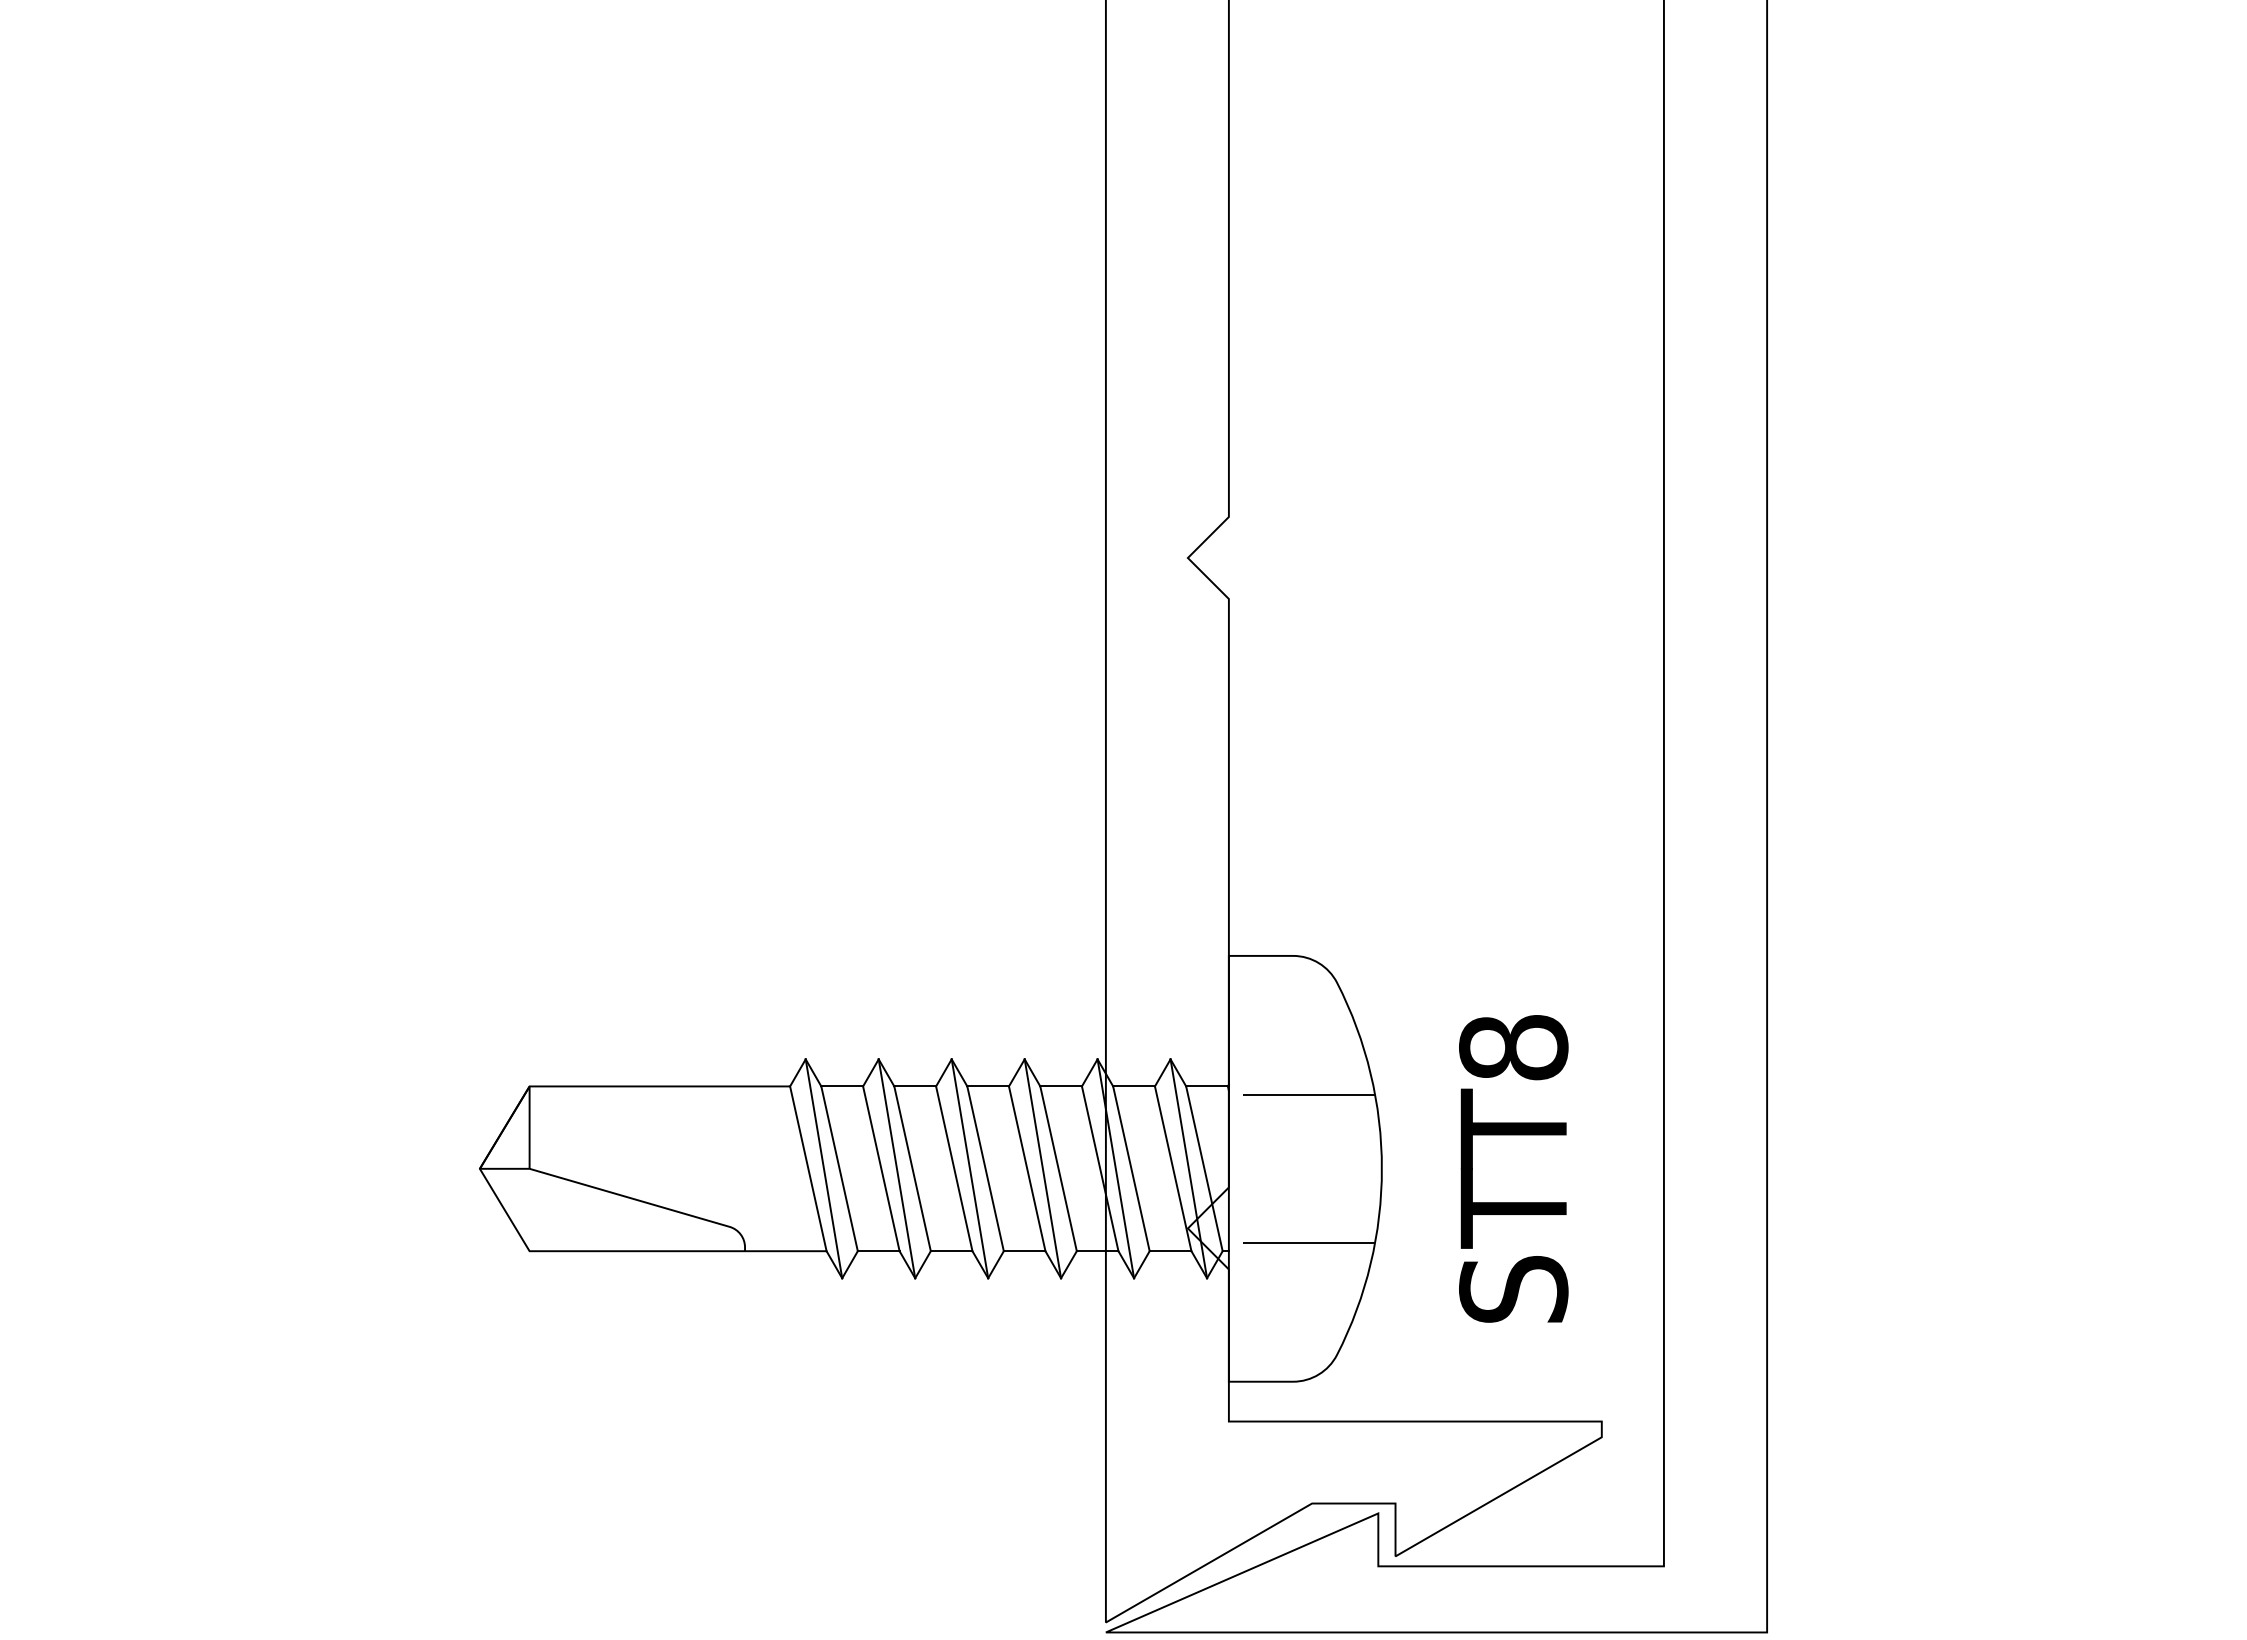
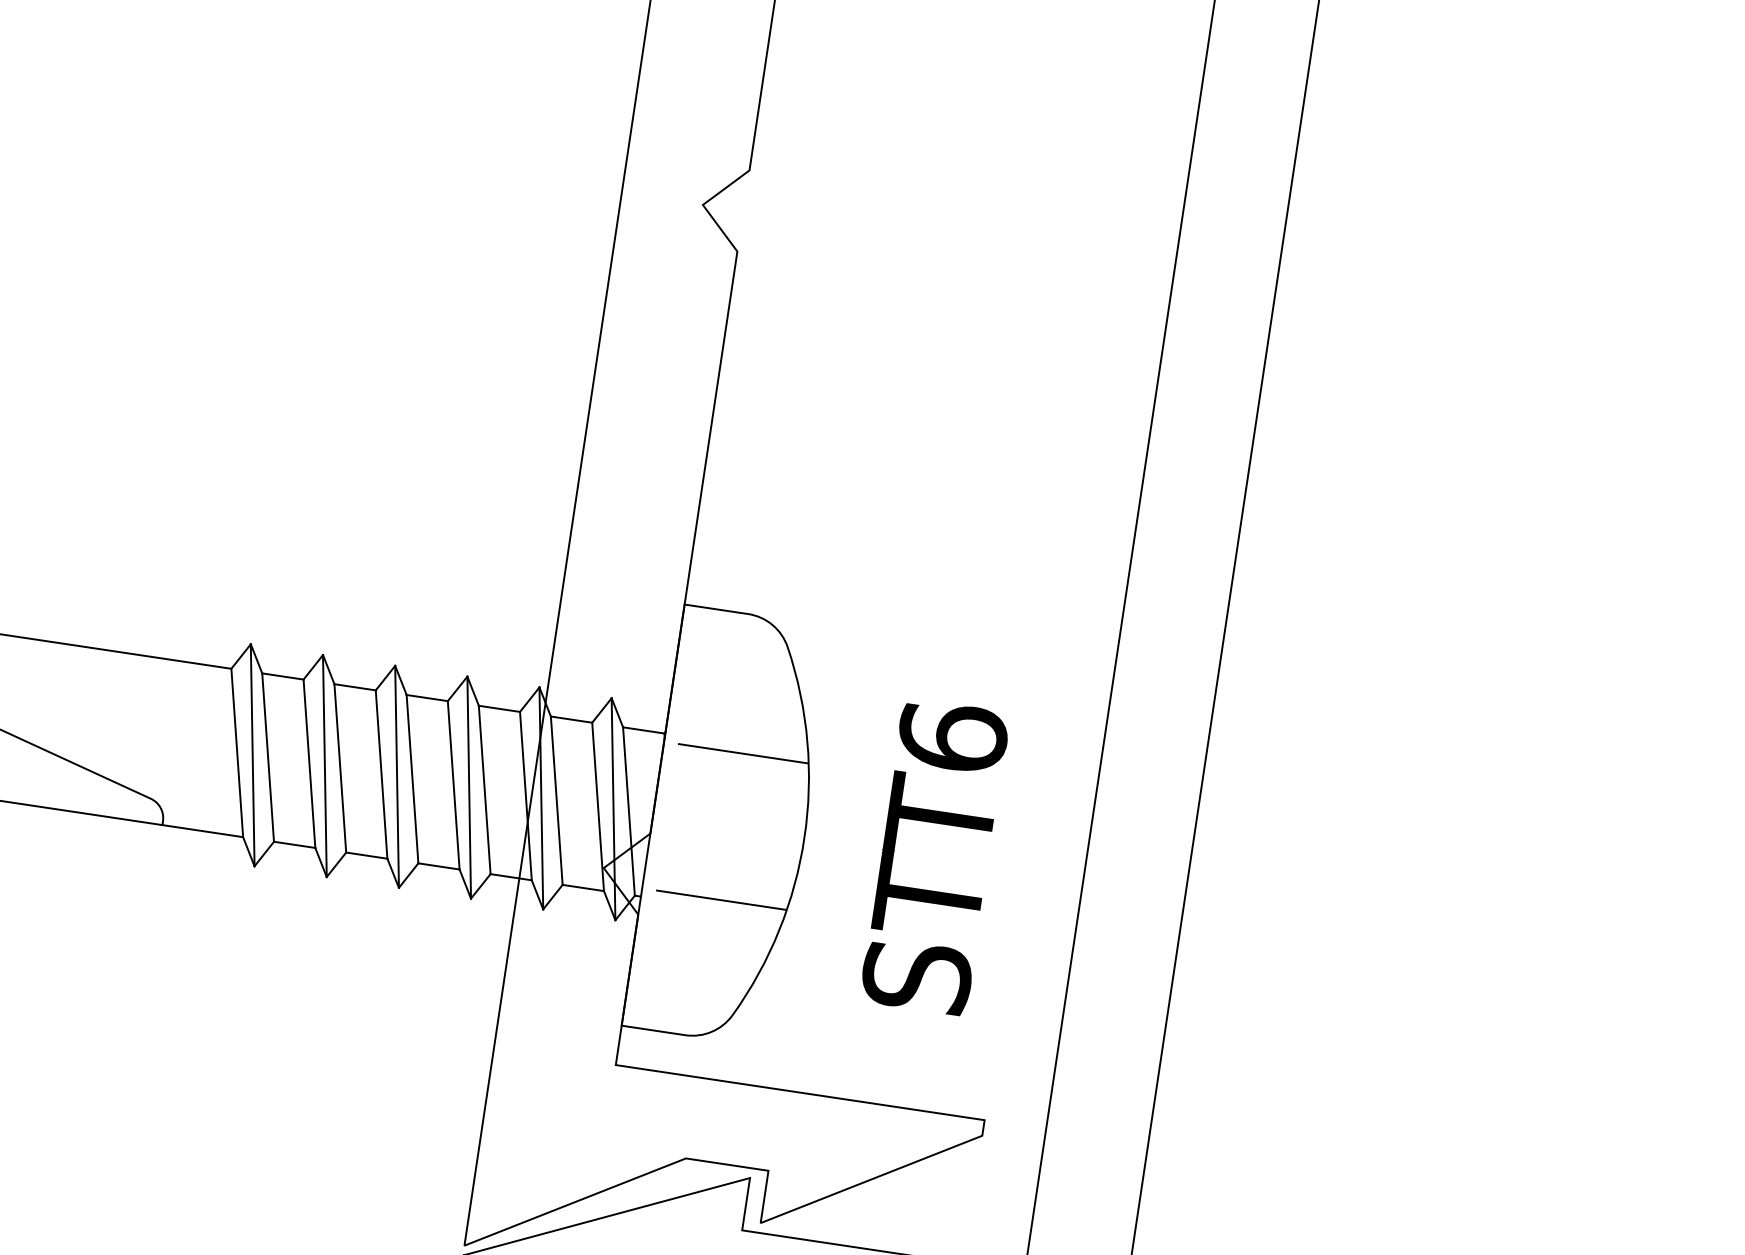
text: (1513, 1047) -> (952, 737), STT8 -> STT6

